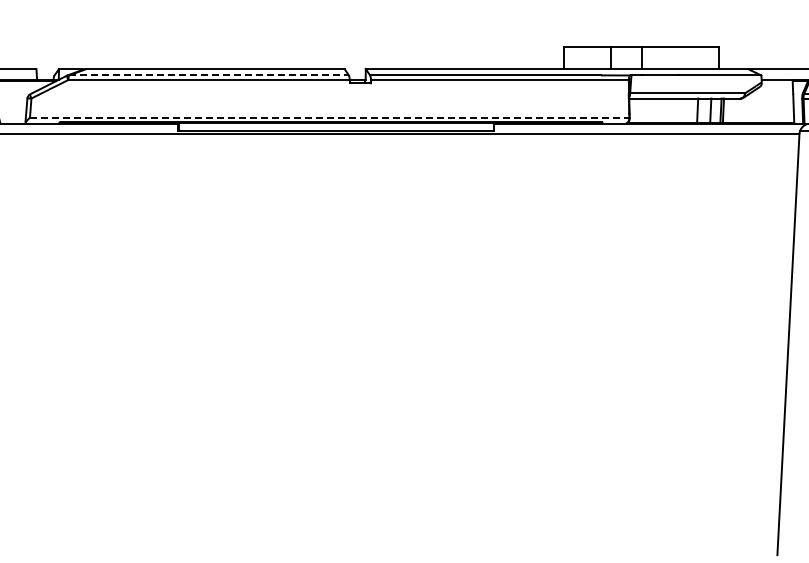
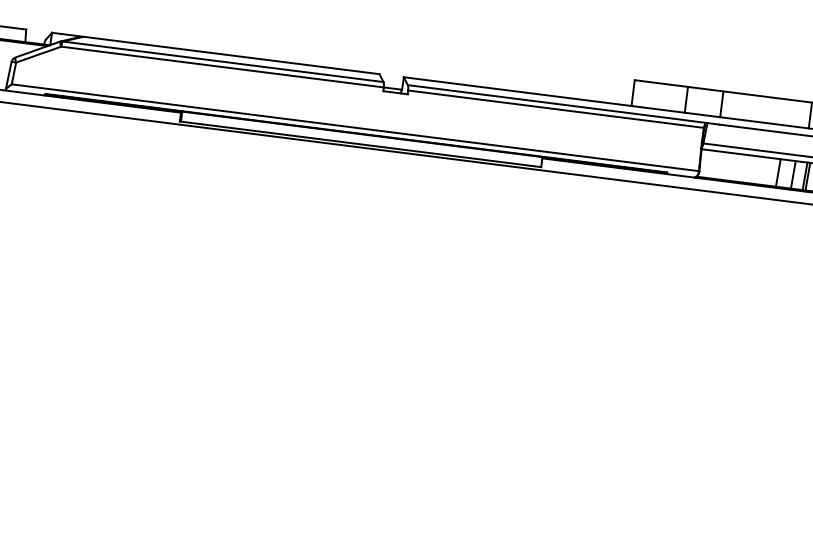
line: (209, 75) -> (223, 61), dashed -> solid
line: (329, 117) -> (355, 127), dashed -> solid

